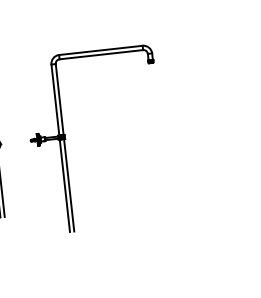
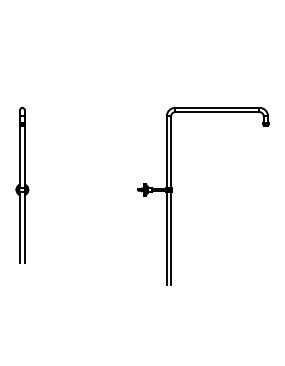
part: (65, 139) -> (172, 192), moved

